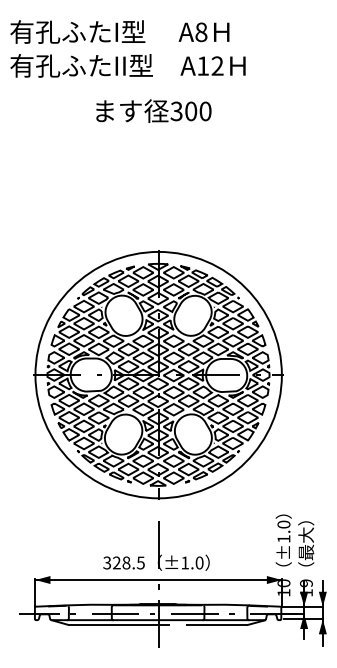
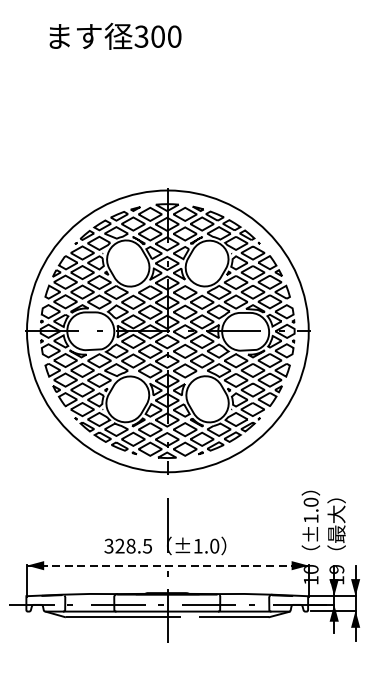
text: (153, 110) -> (115, 35), moved
line: (159, 580) -> (168, 566), solid -> dashed

